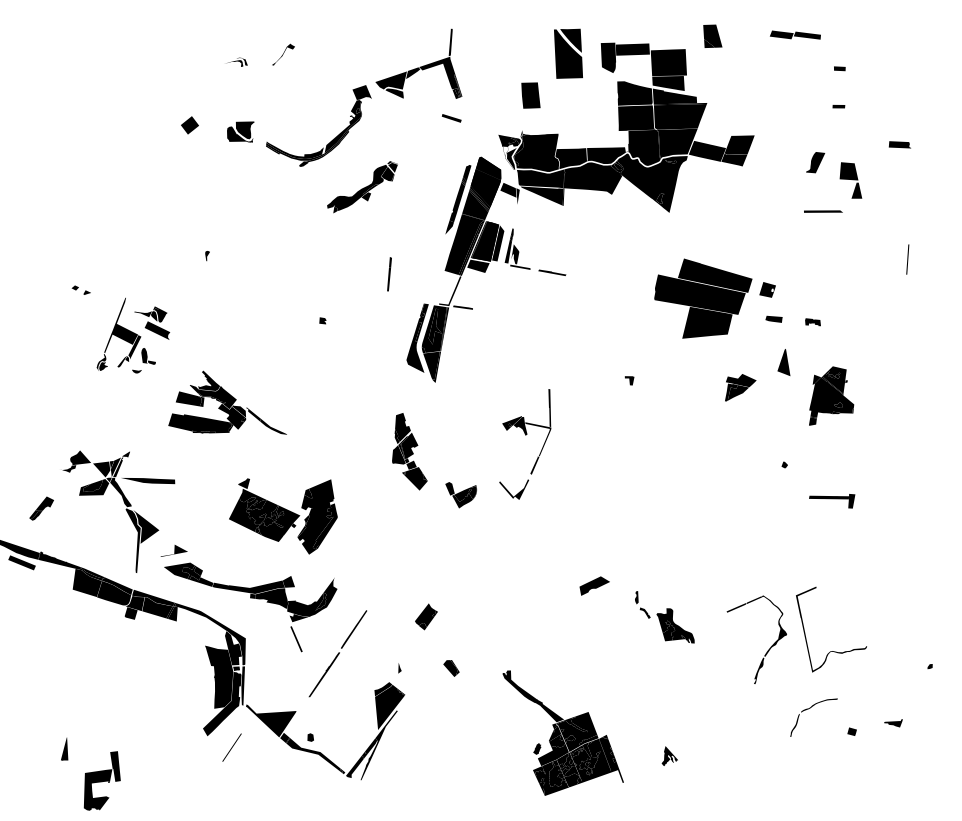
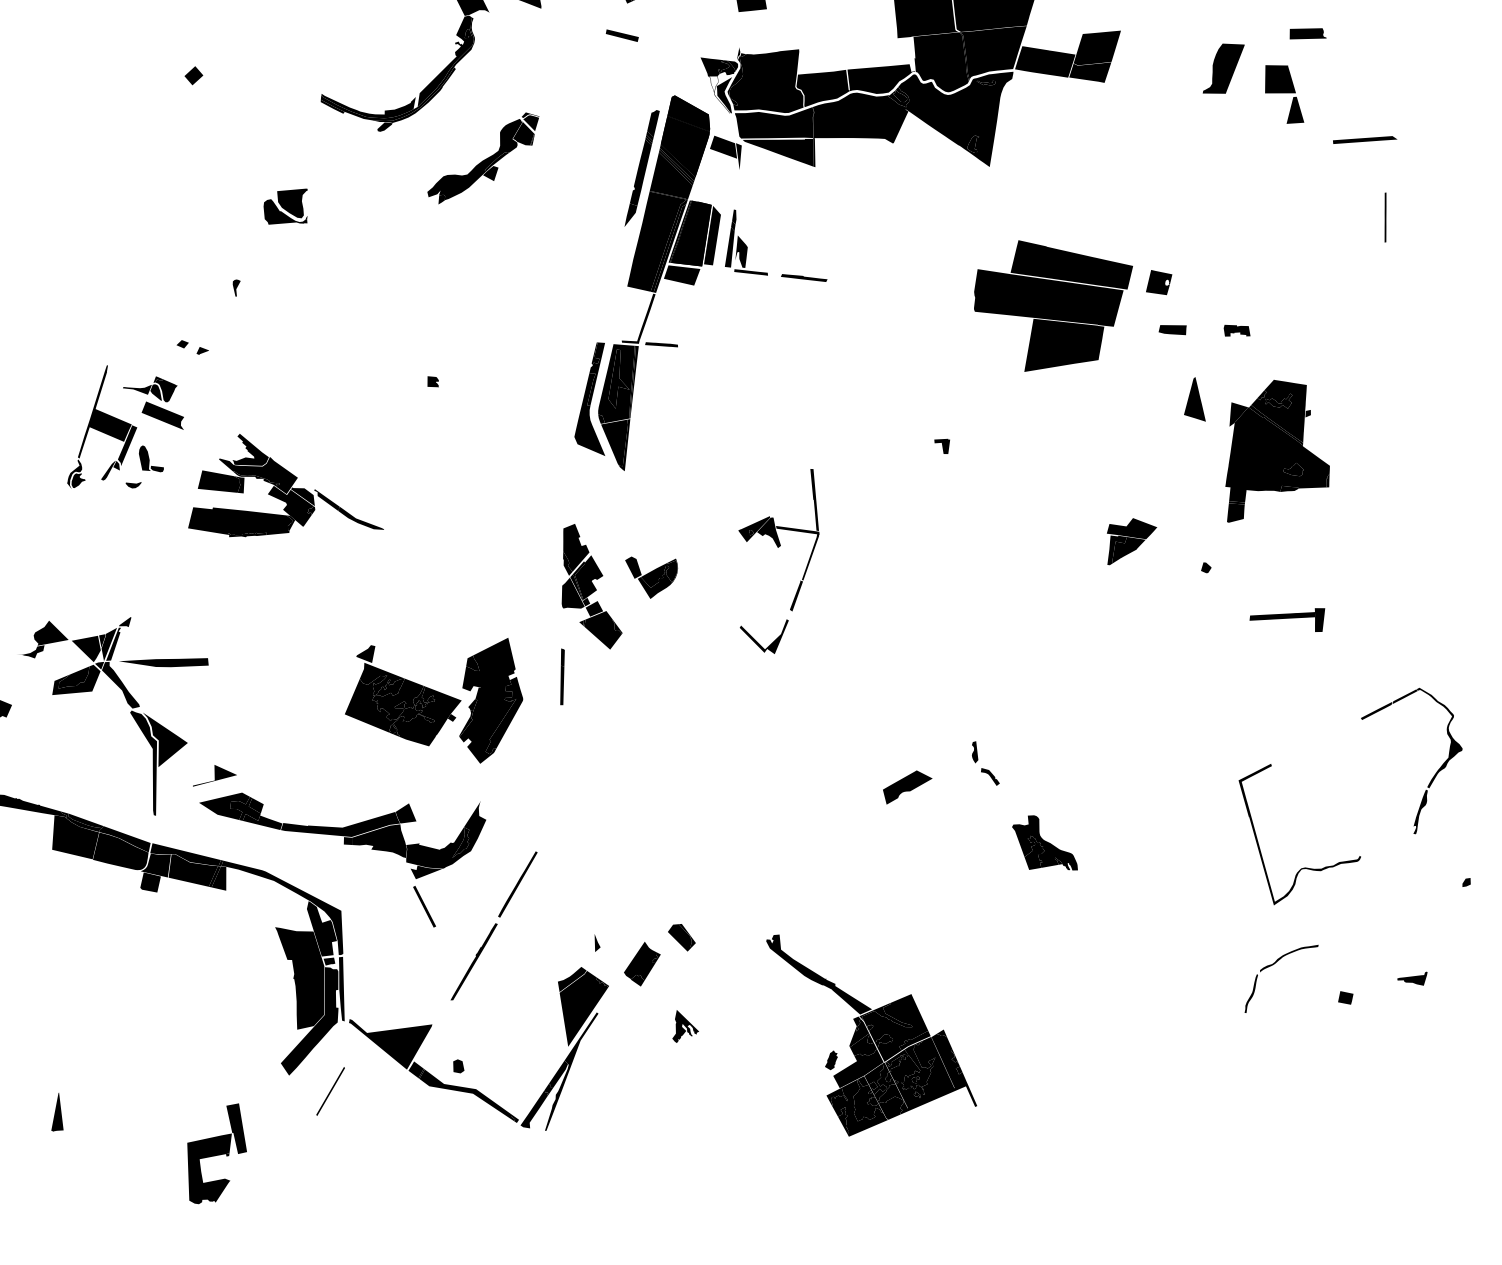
part: (189, 125) -> (193, 75), size x0.62
part: (240, 131) -> (285, 206), moved
part: (899, 144) -> (1306, 33), moved
part: (815, 162) -> (1223, 68), size x1.43
line: (823, 211) -> (1365, 139), moved
line: (389, 274) -> (562, 677), moved
part: (80, 289) -> (191, 346), moved
part: (740, 387) -> (1131, 540), moved
part: (831, 395) -> (1275, 448), size x1.43
part: (227, 402) -> (282, 483), moved
part: (460, 495) -> (651, 577), moved
part: (283, 516) -> (434, 703), moved
part: (642, 604) -> (984, 762), moved
part: (426, 616) -> (642, 963), moved
part: (767, 650) -> (1432, 777), moved
part: (669, 755) -> (684, 1024), moved
part: (101, 780) -> (215, 1153), moved

